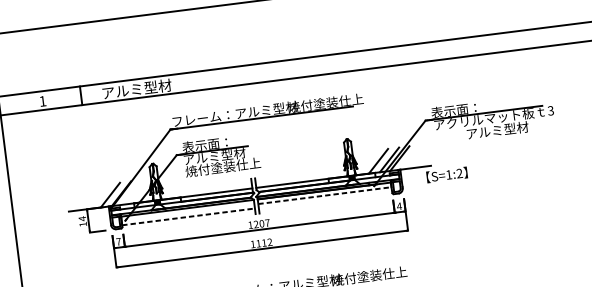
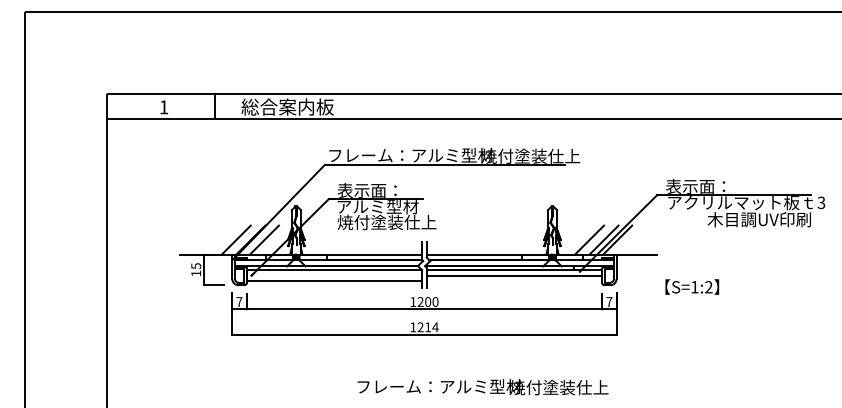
text: (136, 88) -> (287, 106), アルミ型材 -> 総合案内板
text: (504, 129) -> (758, 219), アルミ型材 -> 木目調UV印刷
text: (447, 174) -> (692, 286), moved
line: (131, 192) -> (264, 239), added
line: (324, 195) -> (514, 275), dashed -> solid
text: (399, 206) -> (609, 301), 4 -> 7
line: (188, 217) -> (334, 281), dashed -> solid
text: (82, 219) -> (196, 266), 14 -> 15
text: (267, 222) -> (435, 301), 1207 -> 1200
text: (263, 243) -> (427, 327), 1112 -> 1214

